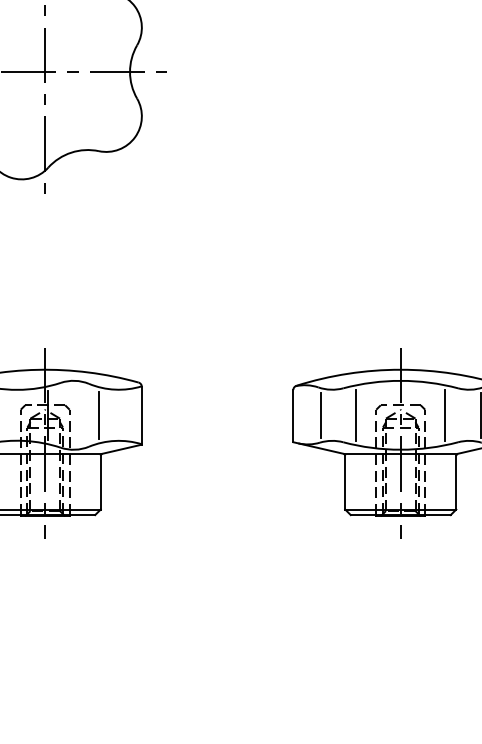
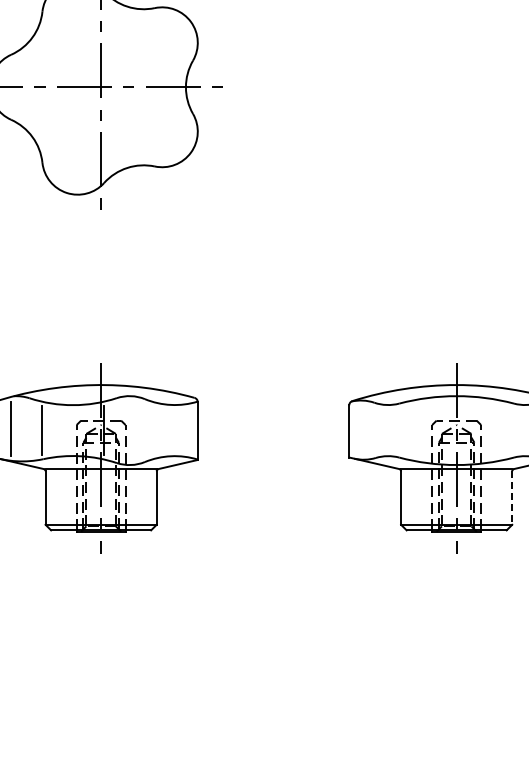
line: (98, 415) -> (154, 430), removed
line: (320, 415) -> (376, 430), removed
line: (356, 415) -> (412, 430), removed
line: (445, 415) -> (501, 430), removed
line: (456, 483) -> (512, 498), solid -> dashed

